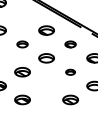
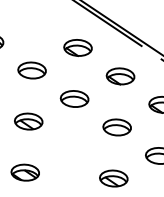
part: (22, 44) -> (31, 70), size x1.43
part: (70, 44) -> (120, 76), size x1.43
part: (70, 72) -> (116, 127), size x1.67

